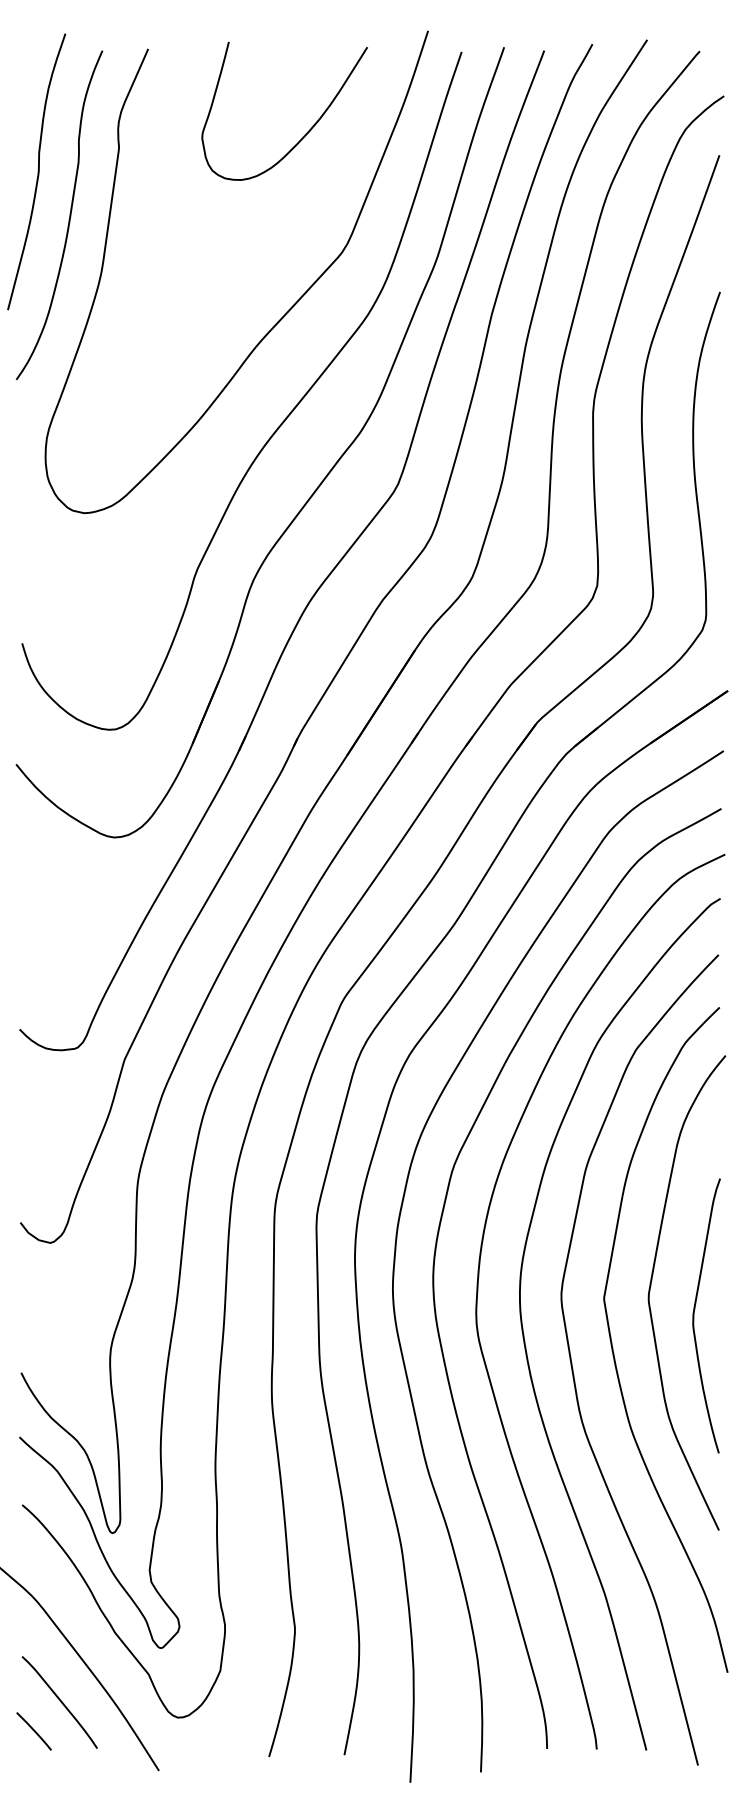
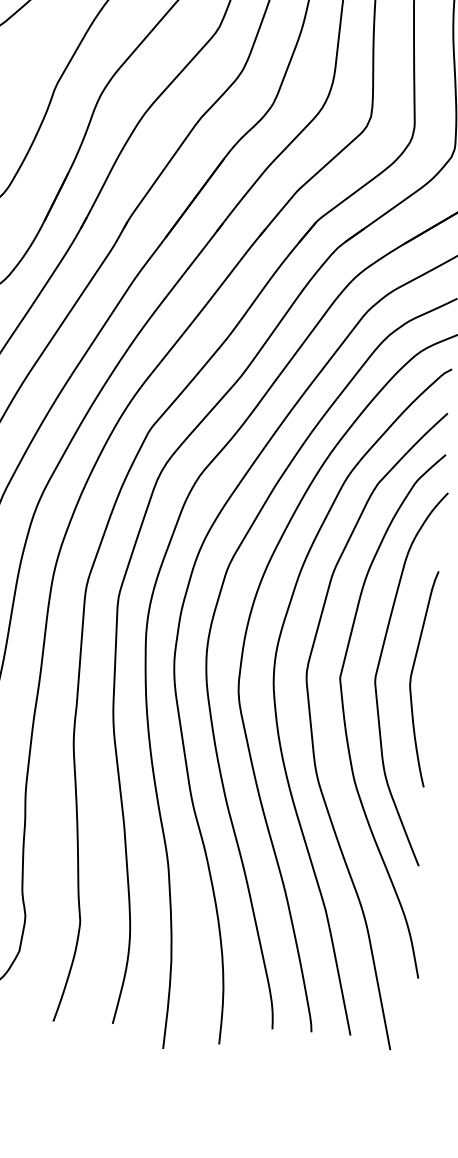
curve: (694, 1315) -> (411, 677), moved

